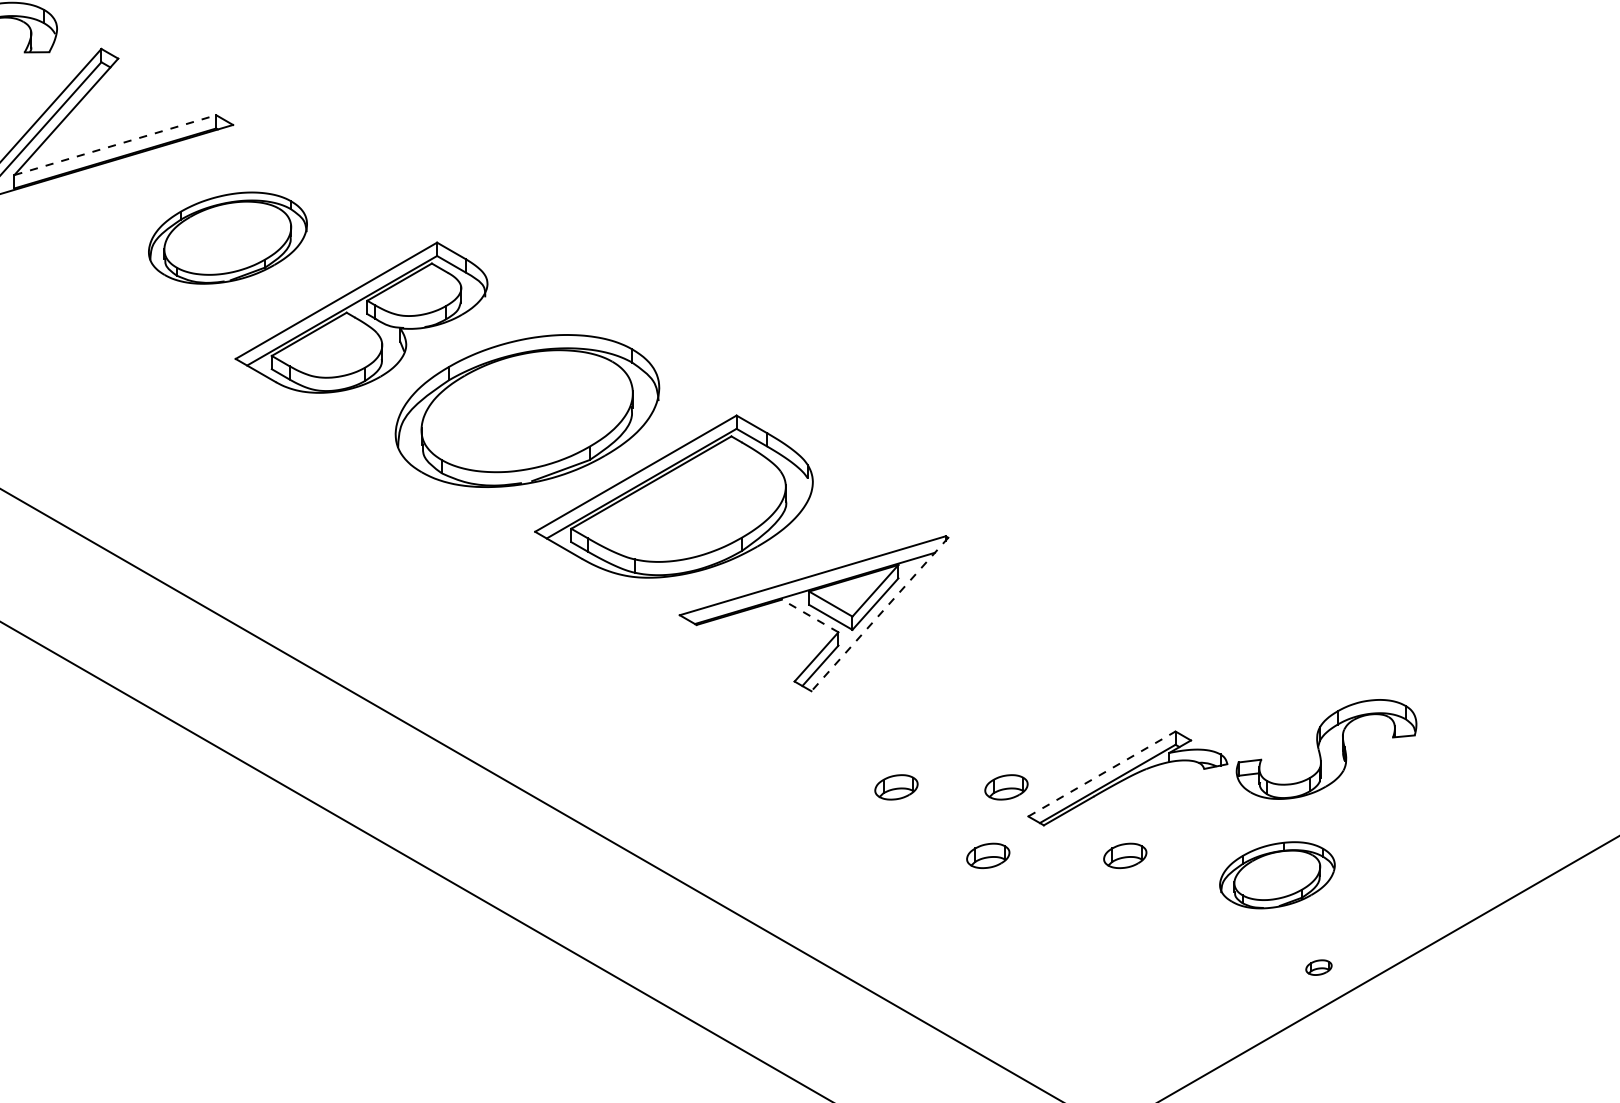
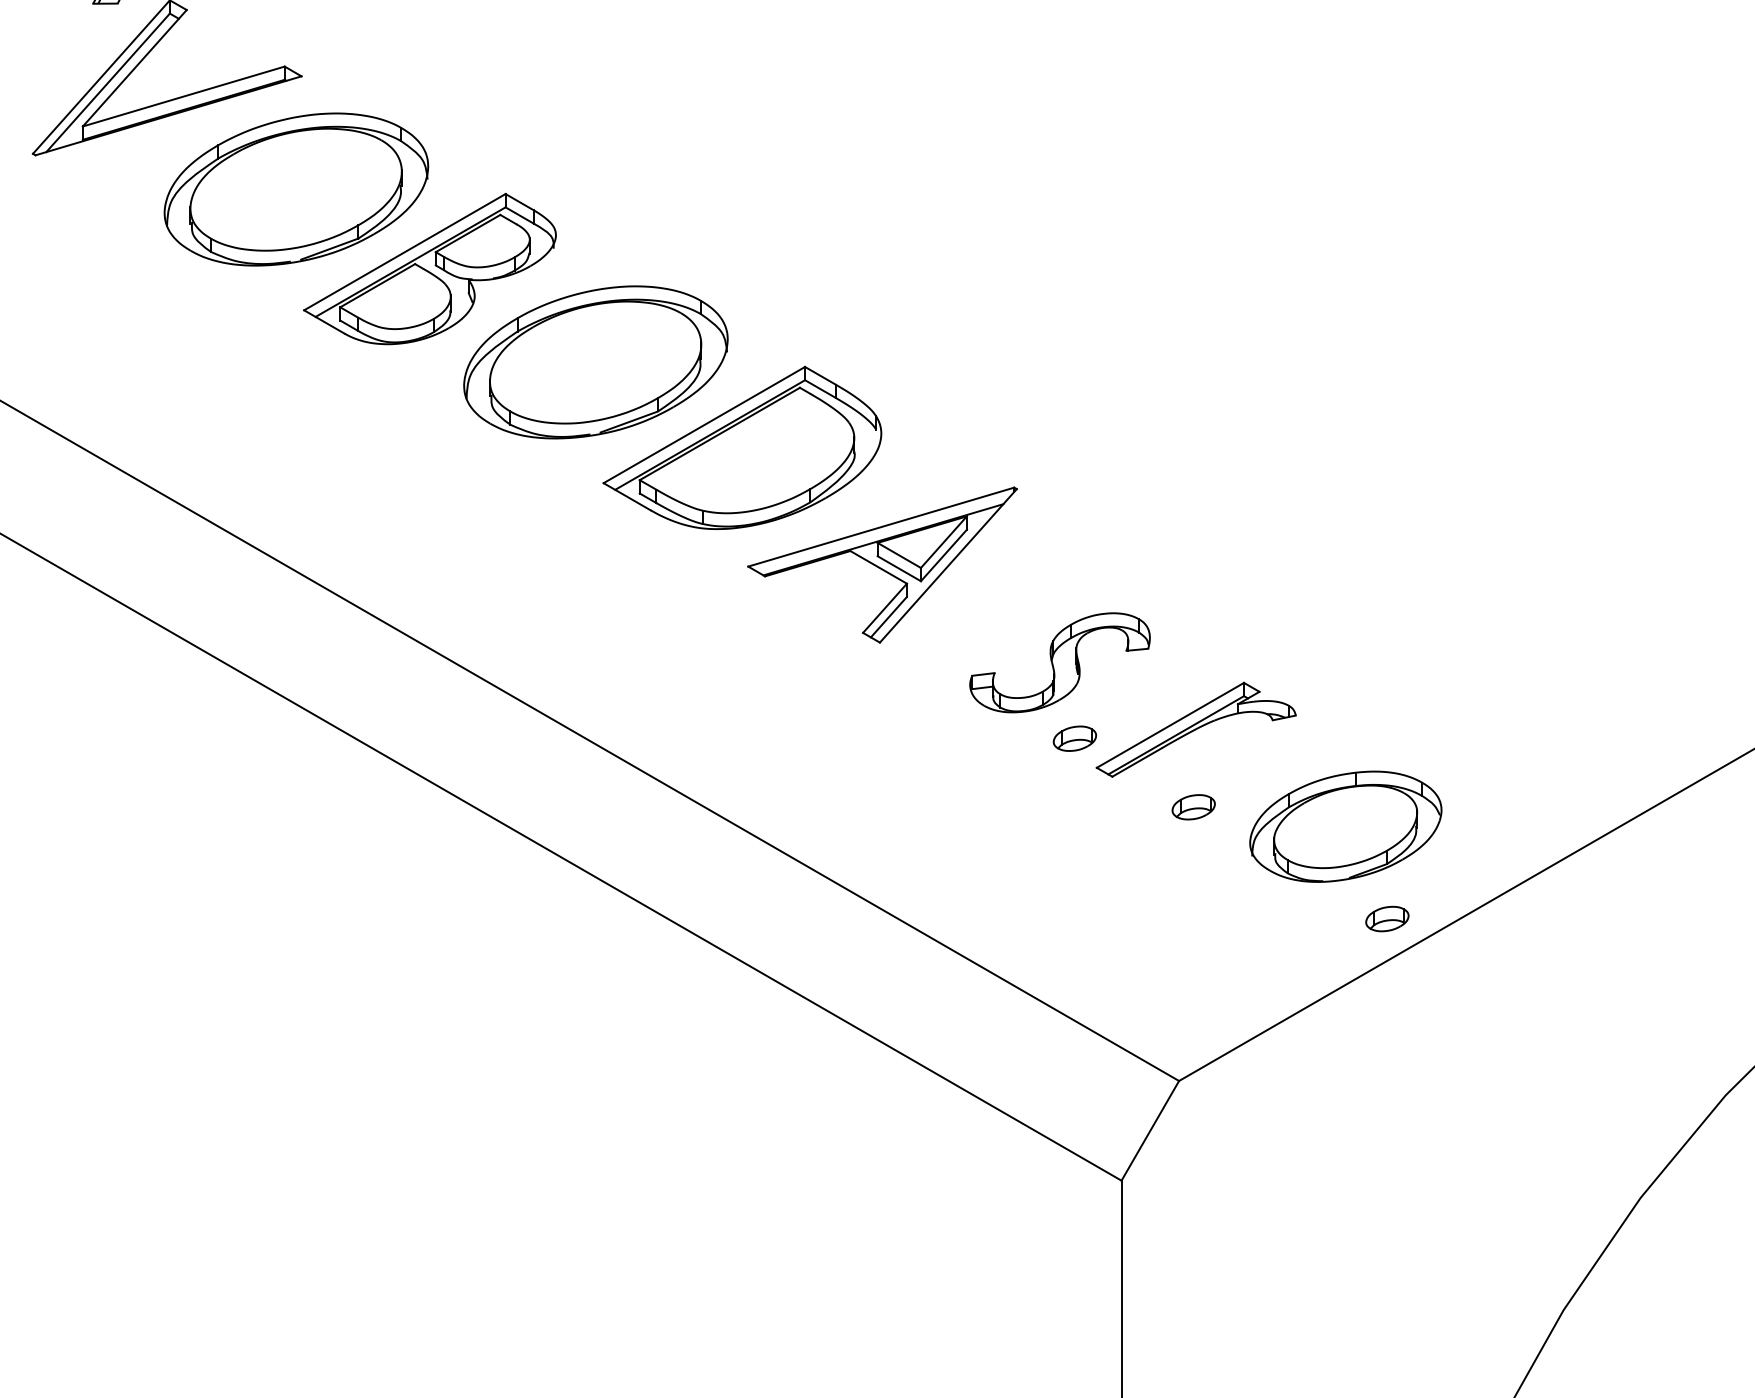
line: (116, 145) -> (184, 96), dashed -> solid
part: (228, 238) -> (296, 189), size x1.67
line: (880, 614) -> (948, 565), dashed -> solid
line: (810, 616) -> (878, 567), dashed -> solid
part: (1326, 749) -> (1059, 662), moved
line: (1102, 774) -> (1170, 725), dashed -> solid
part: (896, 787) -> (964, 738), removed
part: (988, 856) -> (1056, 807), removed
part: (1277, 875) -> (1345, 826), size x1.67
part: (1319, 967) -> (1387, 918), size x1.67

